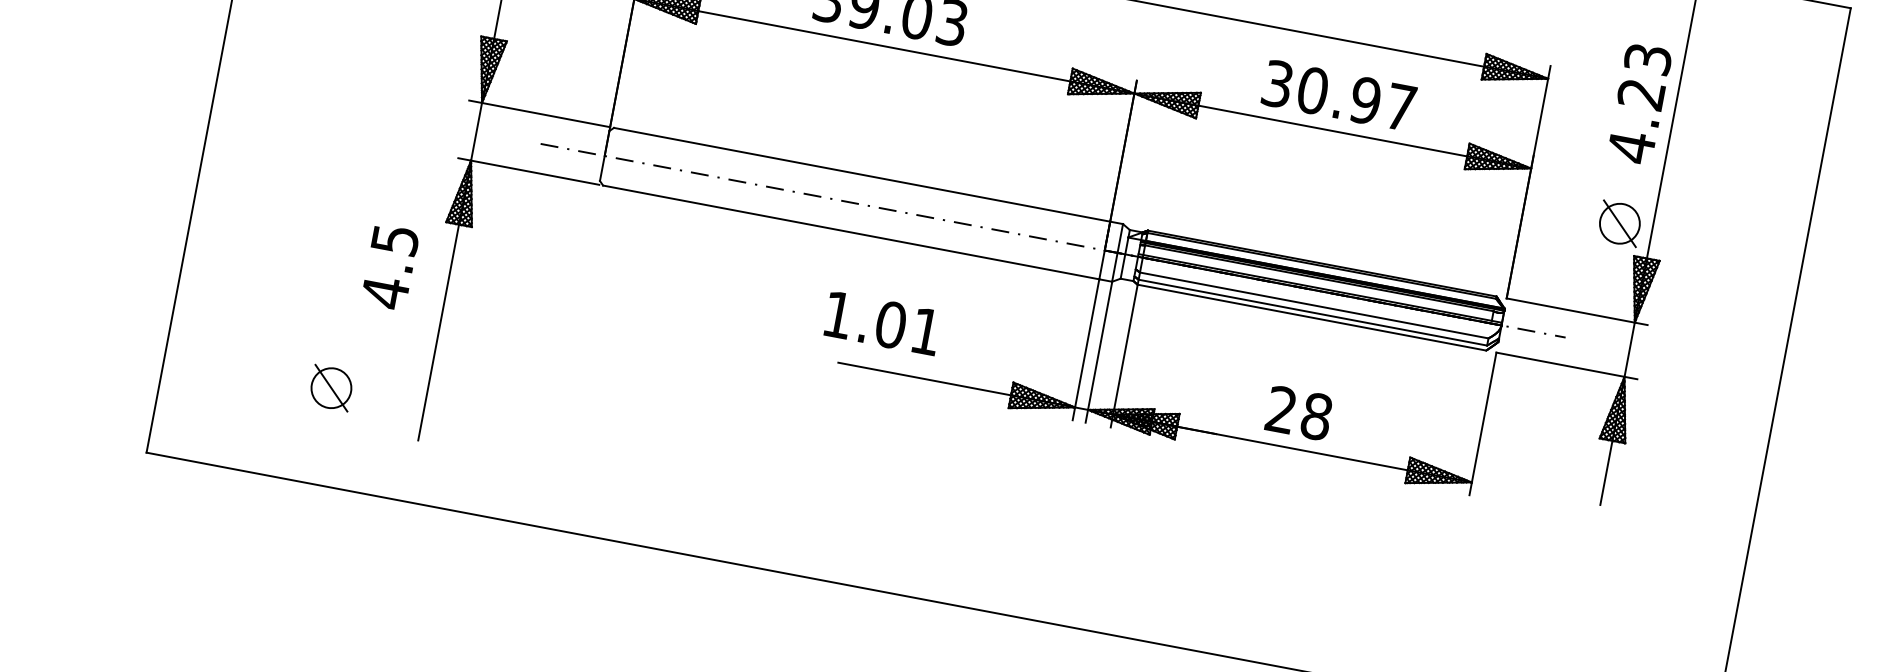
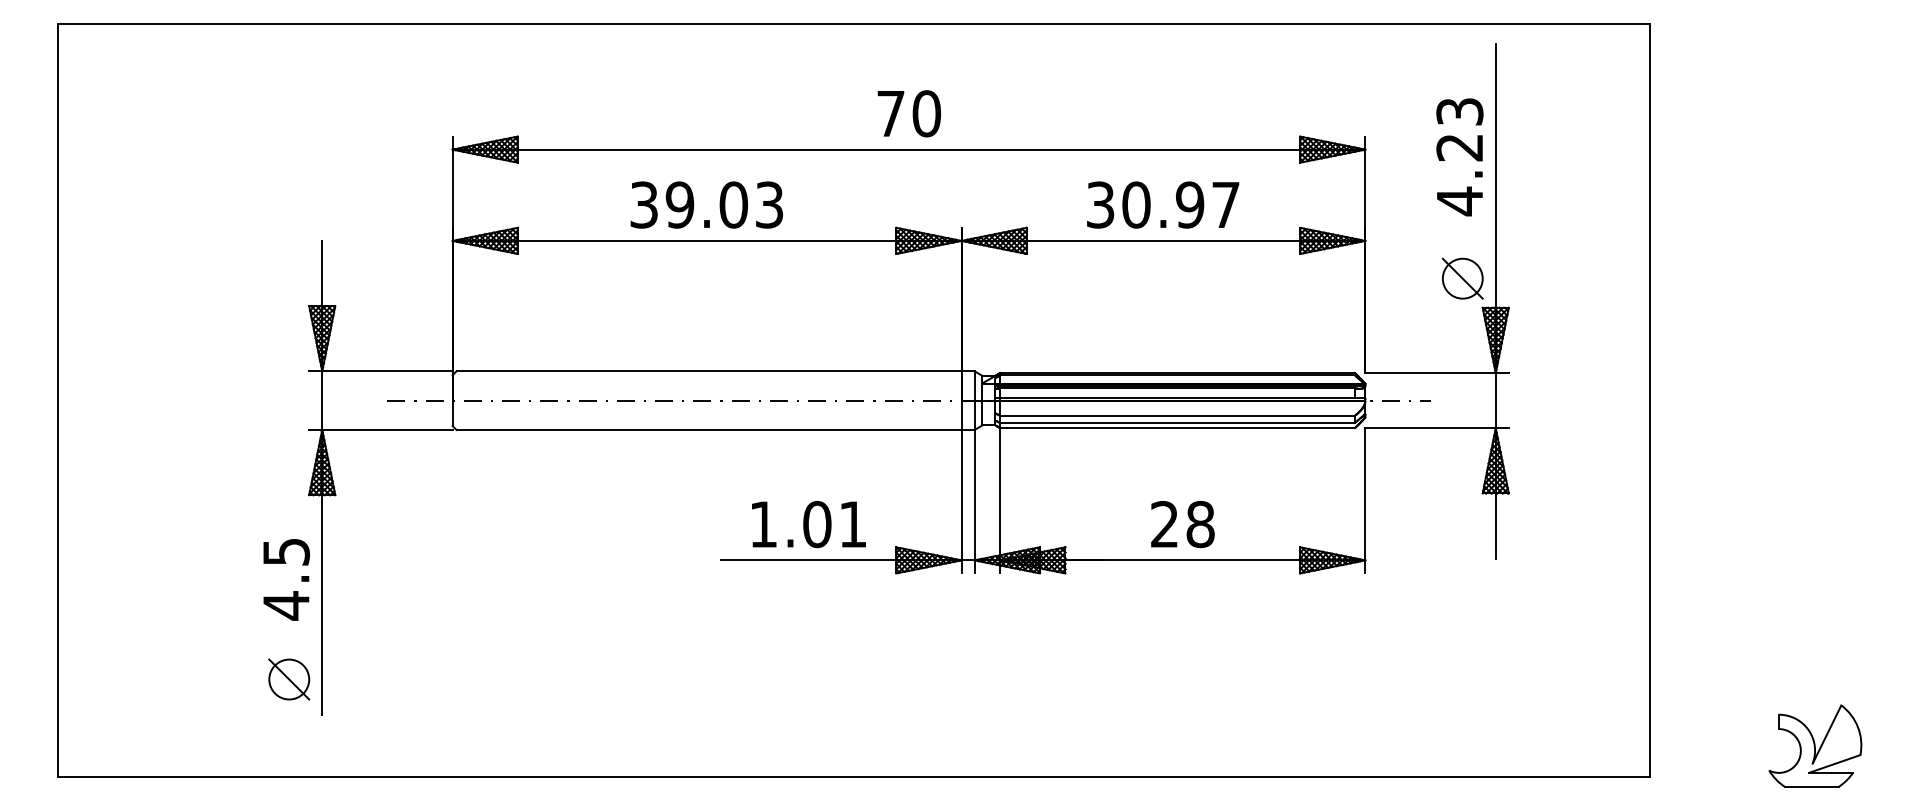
text: (390, 266) -> (286, 579), moved
text: (882, 323) -> (808, 524), moved
part: (331, 388) -> (289, 679), moved

